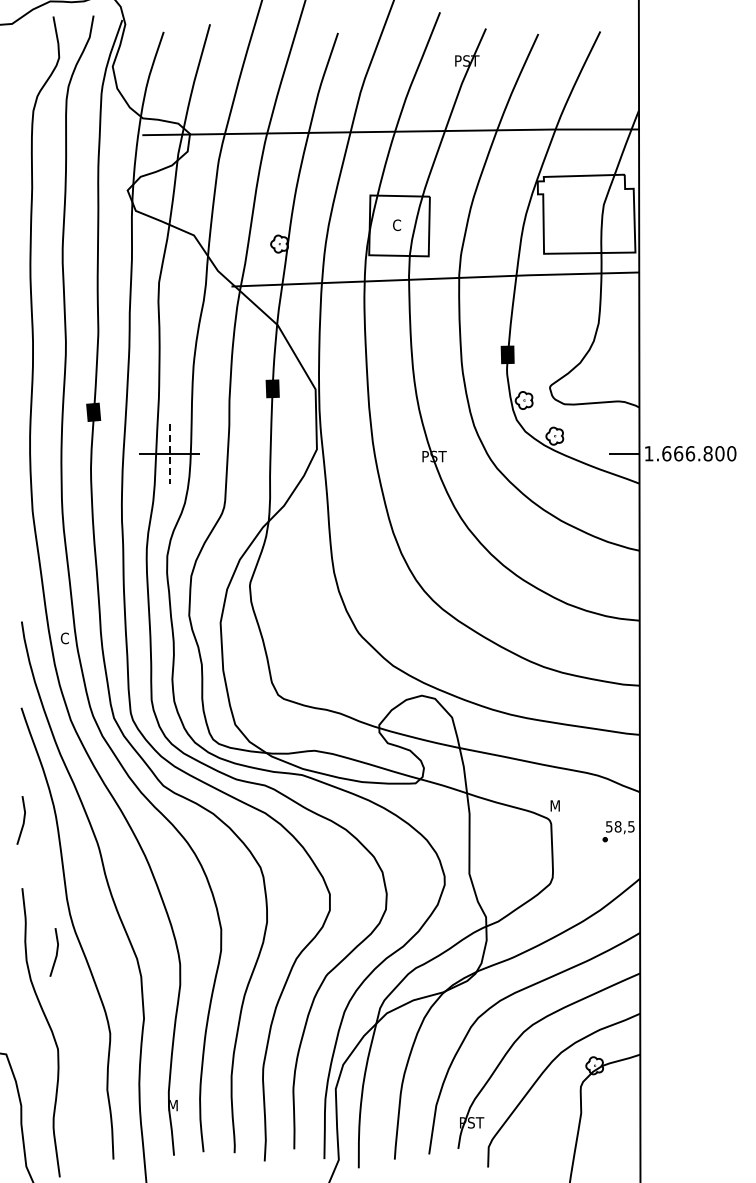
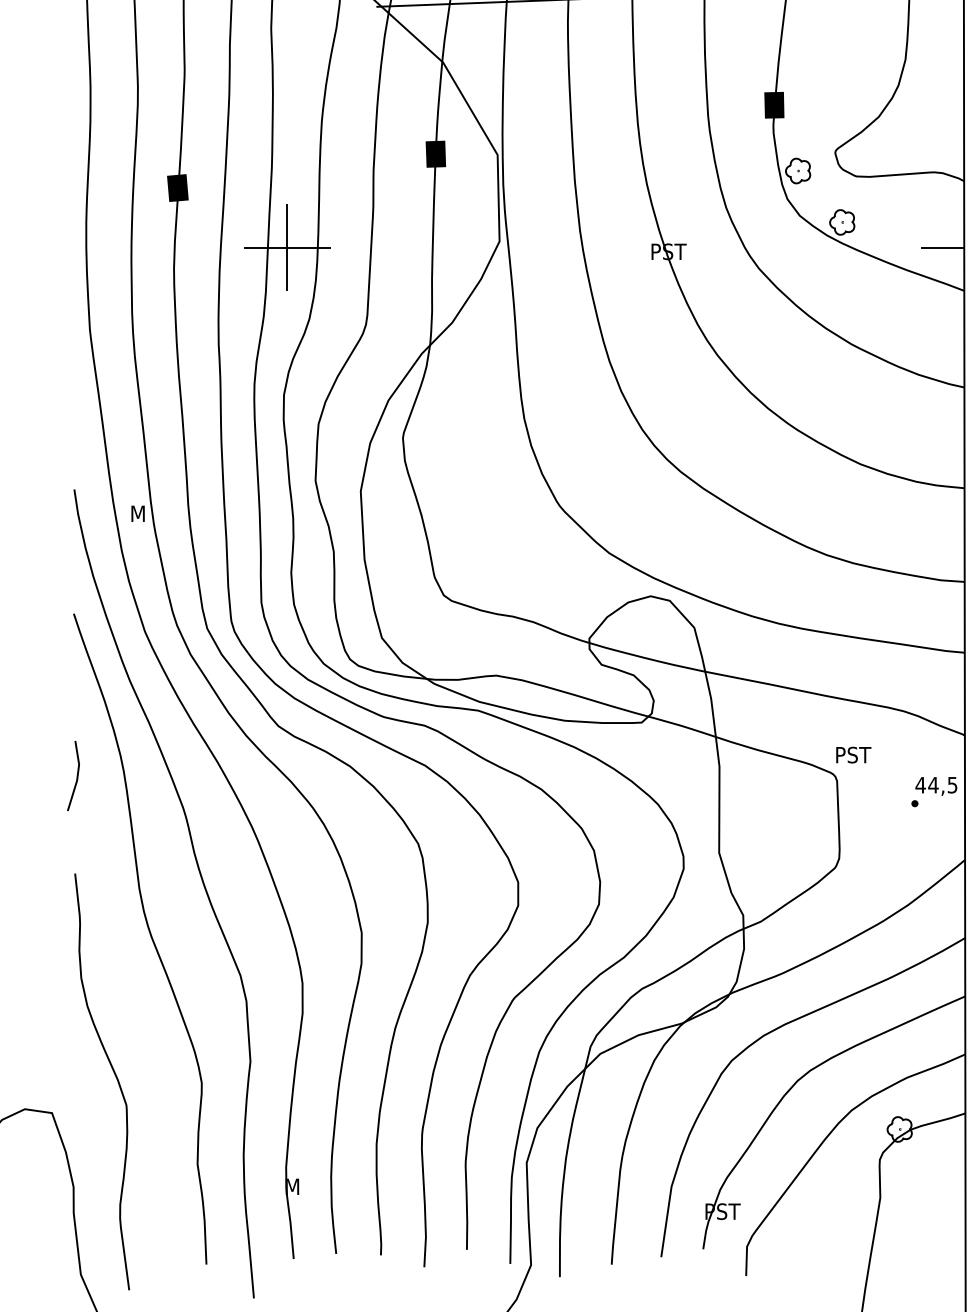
line: (169, 454) -> (287, 248), dashed -> solid
text: (65, 638) -> (137, 513), C -> M
text: (563, 805) -> (854, 754), M -> PST
text: (613, 826) -> (926, 784), 58,5 -> 44,5
line: (56, 952) -> (124, 966), removed

